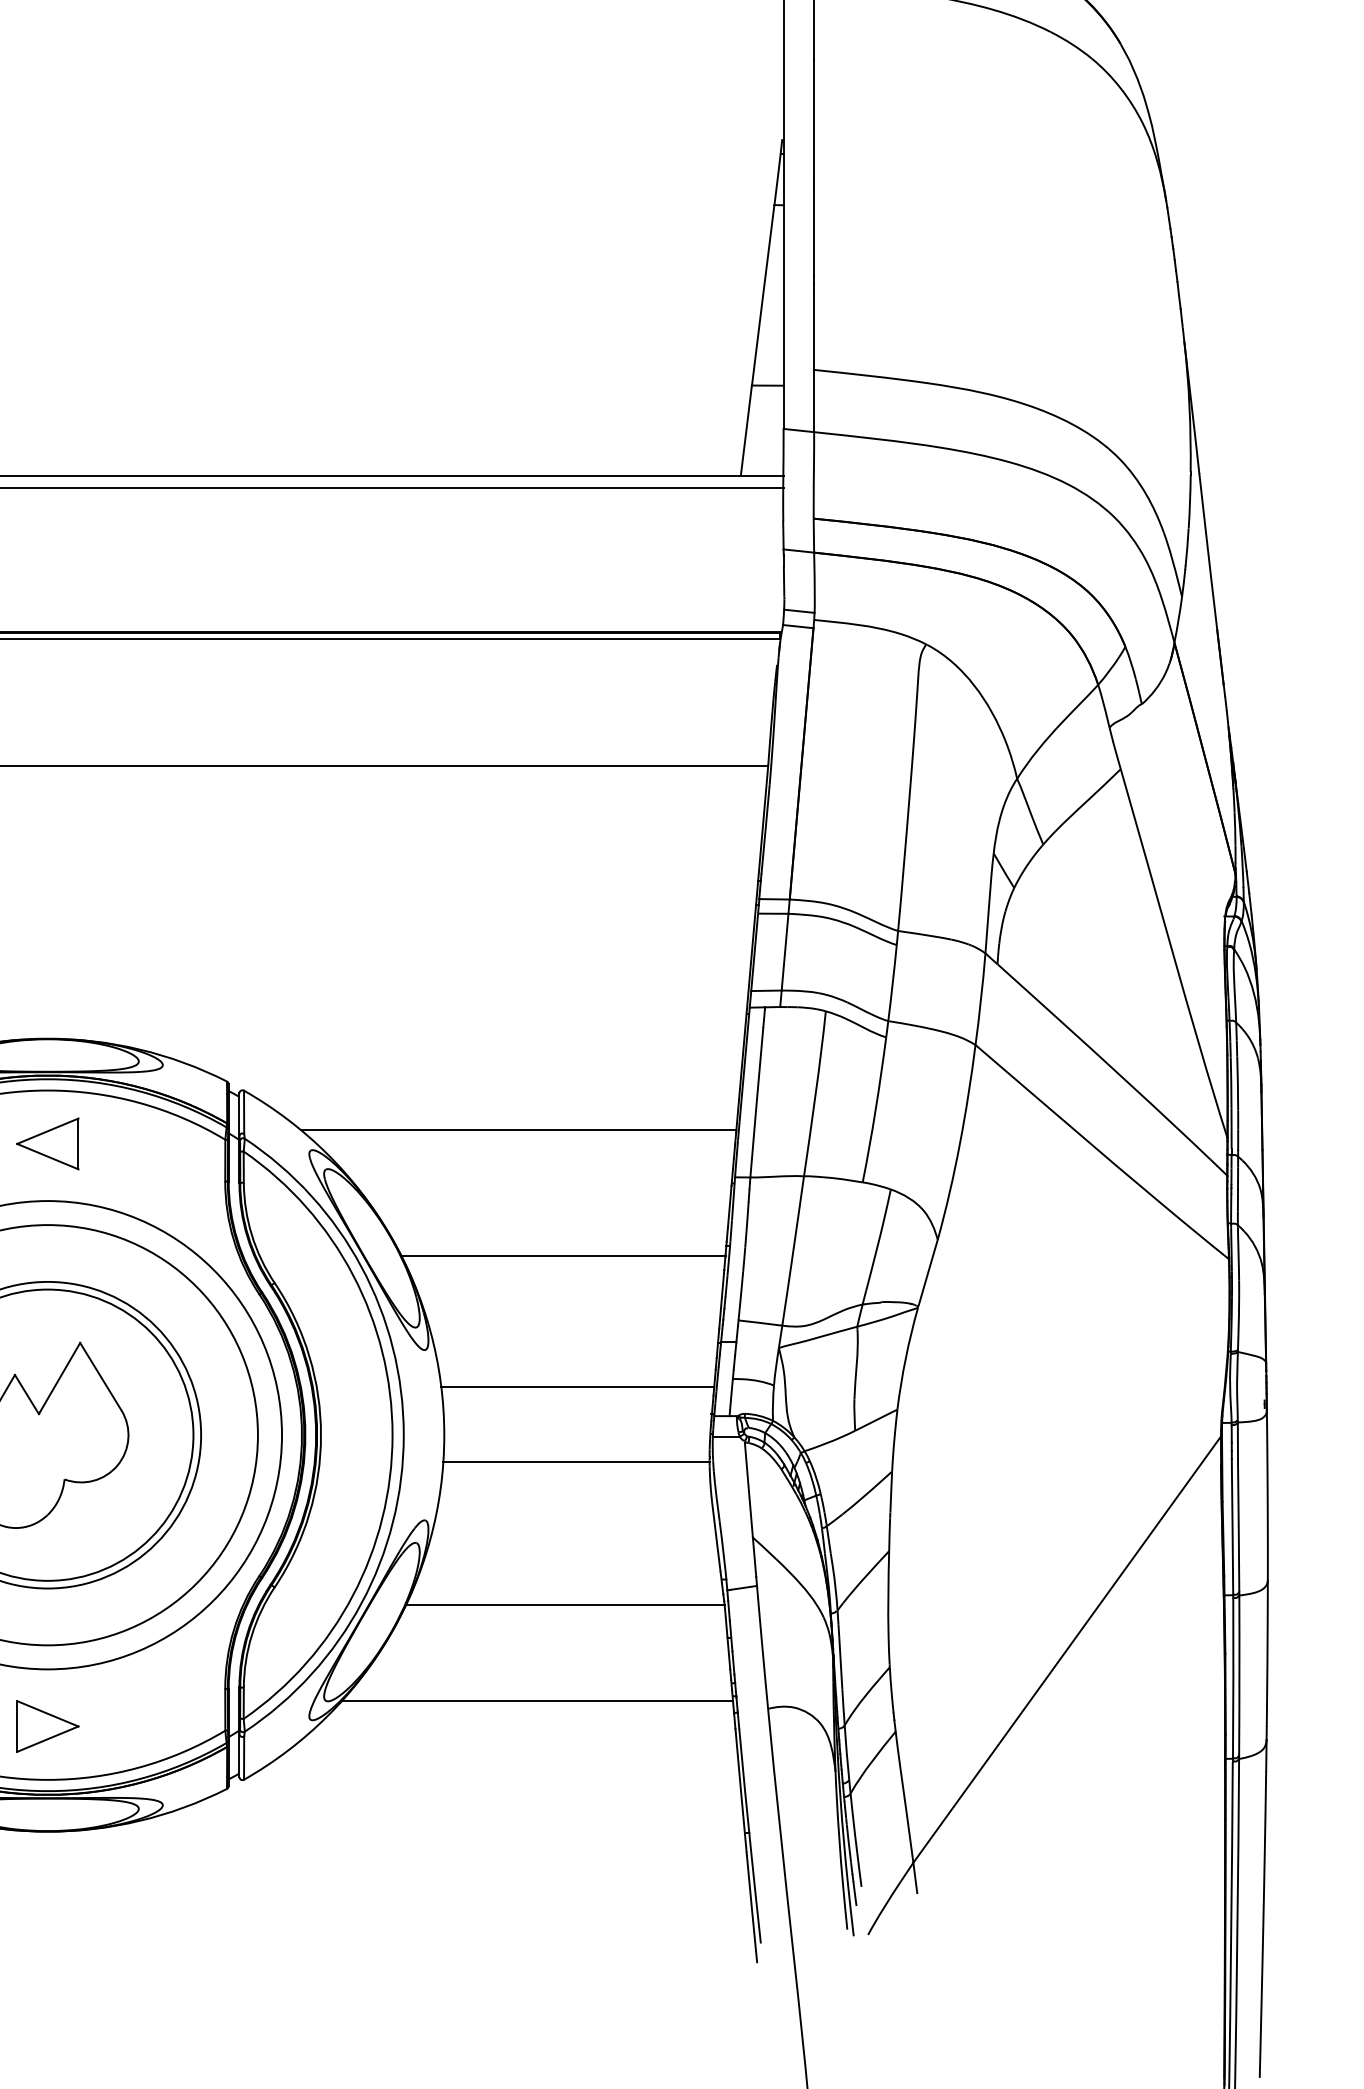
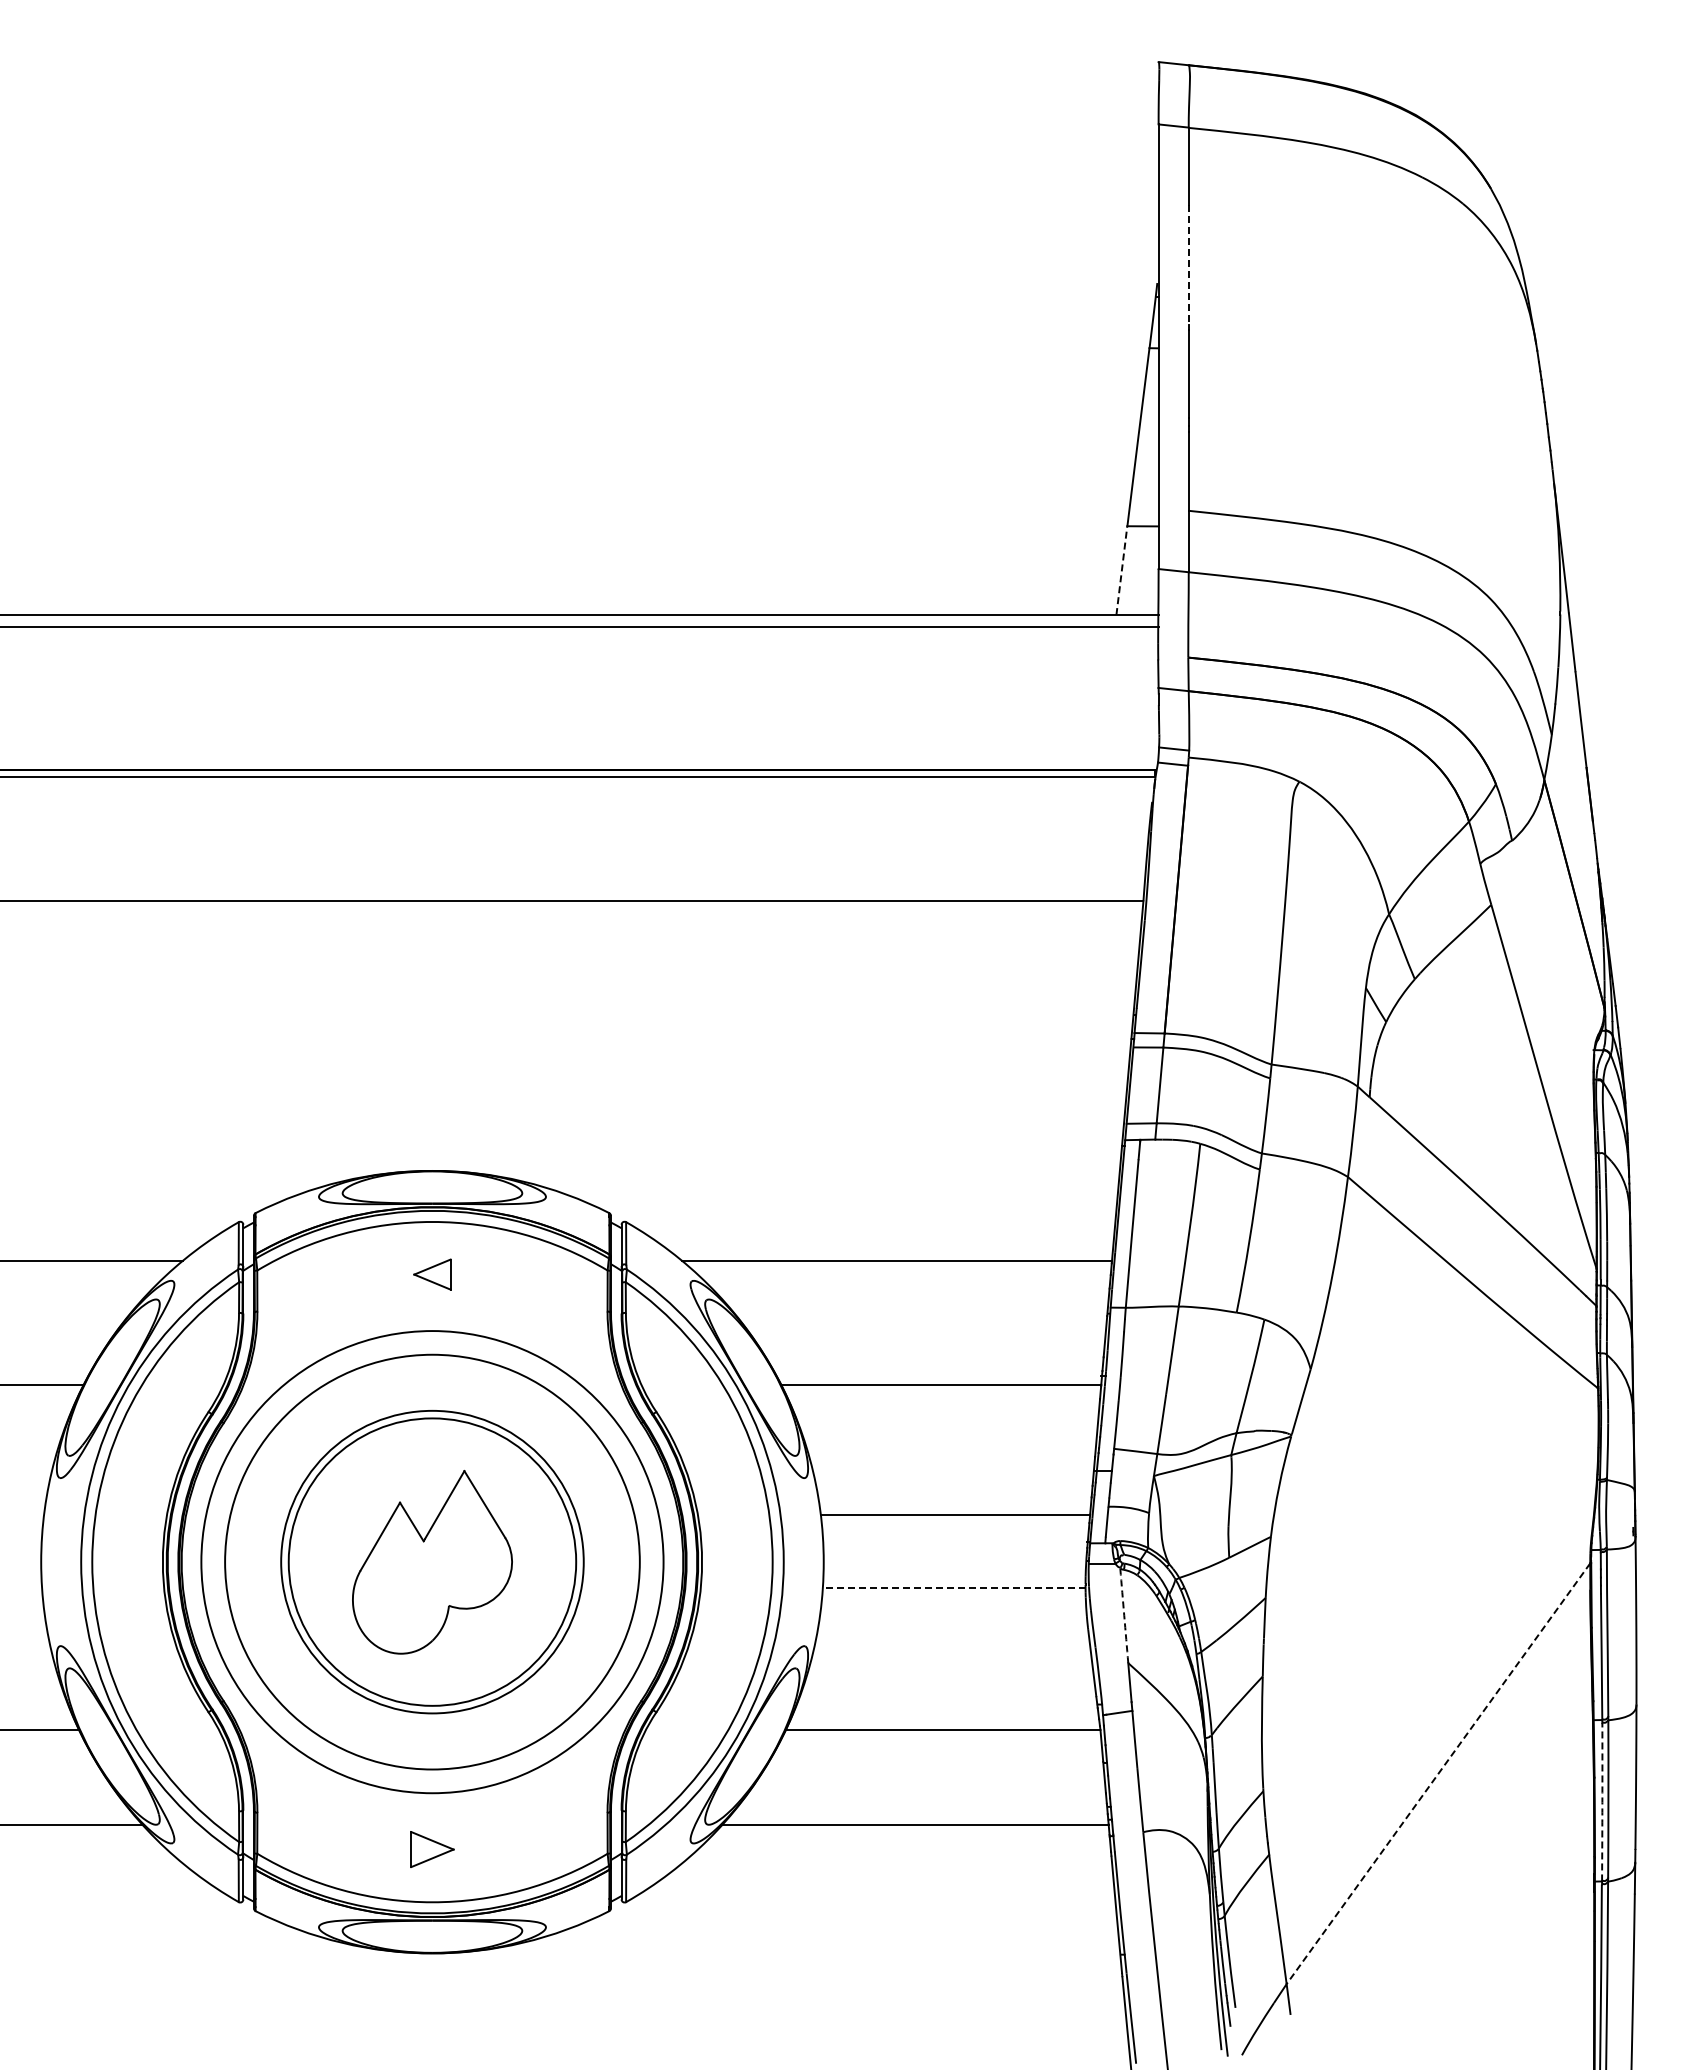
line: (813, 120) -> (1188, 264), solid -> dashed
line: (746, 430) -> (1121, 570), solid -> dashed
part: (47, 1143) -> (432, 1274), size x0.6
line: (575, 1461) -> (953, 1588), solid -> dashed
arc: (749, 1489) -> (1124, 1615), solid -> dashed
line: (1067, 1650) -> (1438, 1774), solid -> dashed
arc: (1233, 1678) -> (1602, 1802), solid -> dashed
part: (47, 1726) -> (432, 1849), size x0.7

